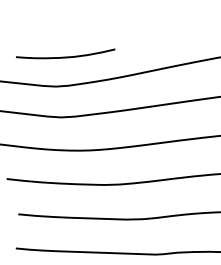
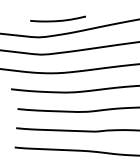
curve: (64, 56) -> (57, 20), moved

